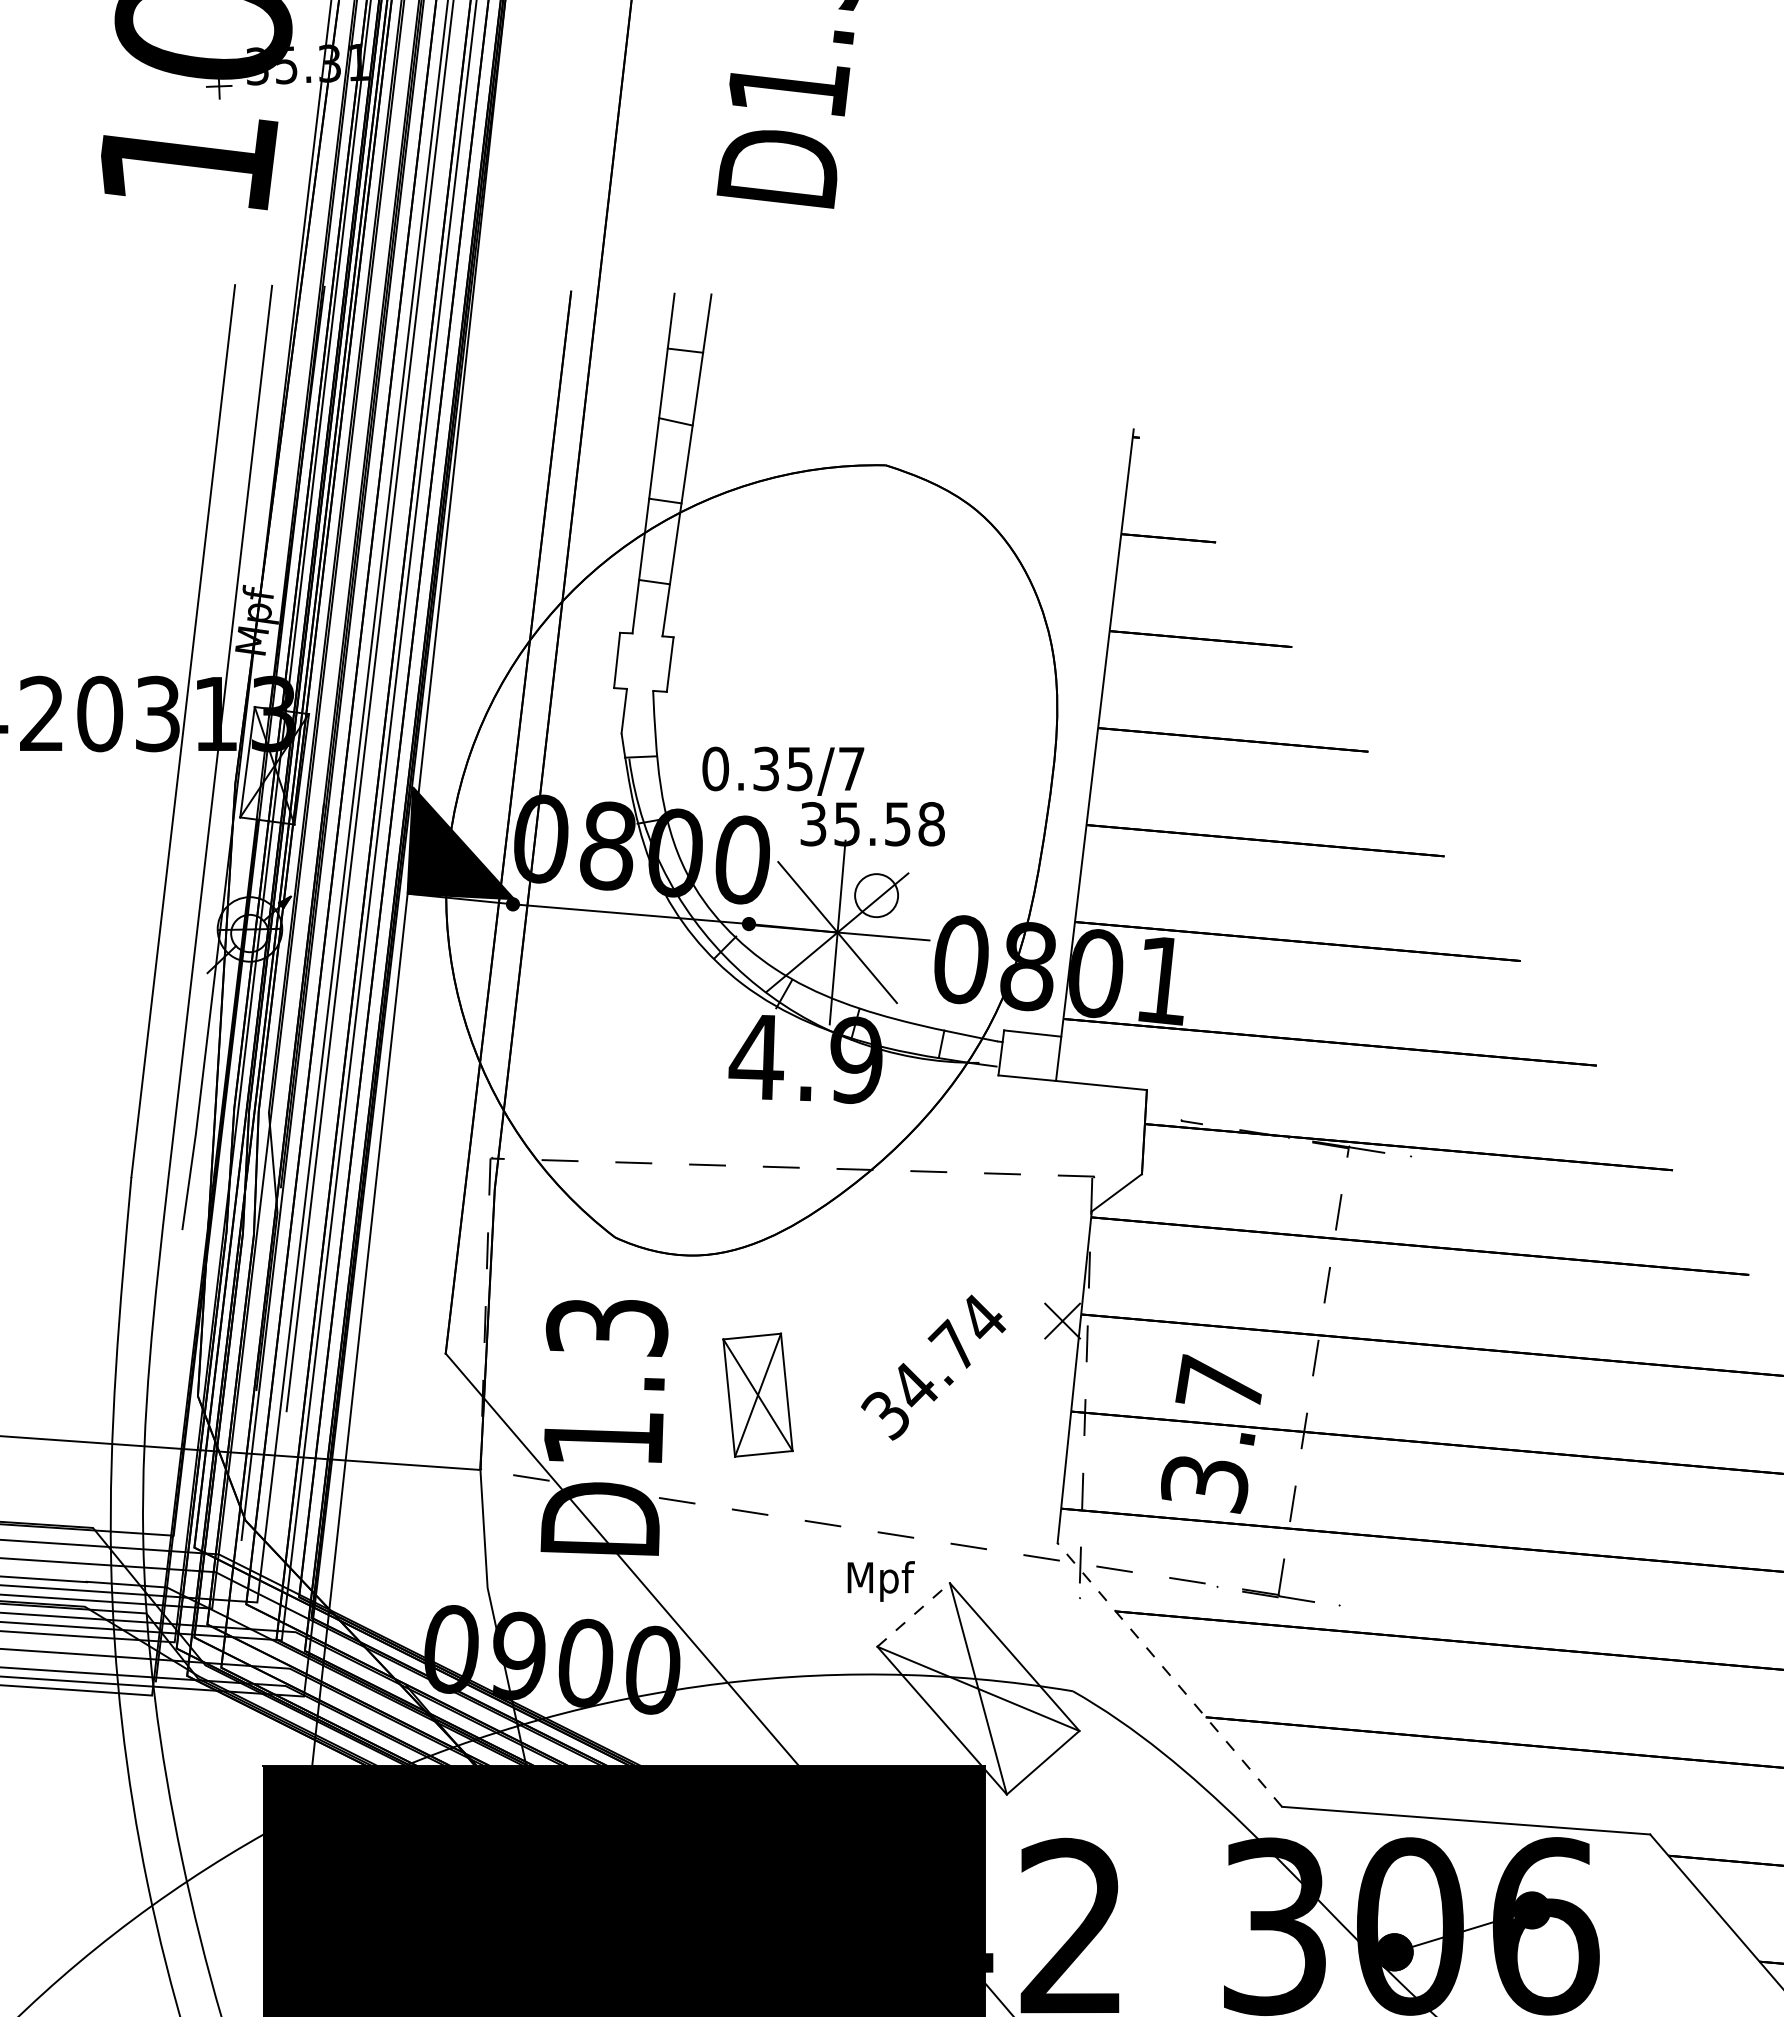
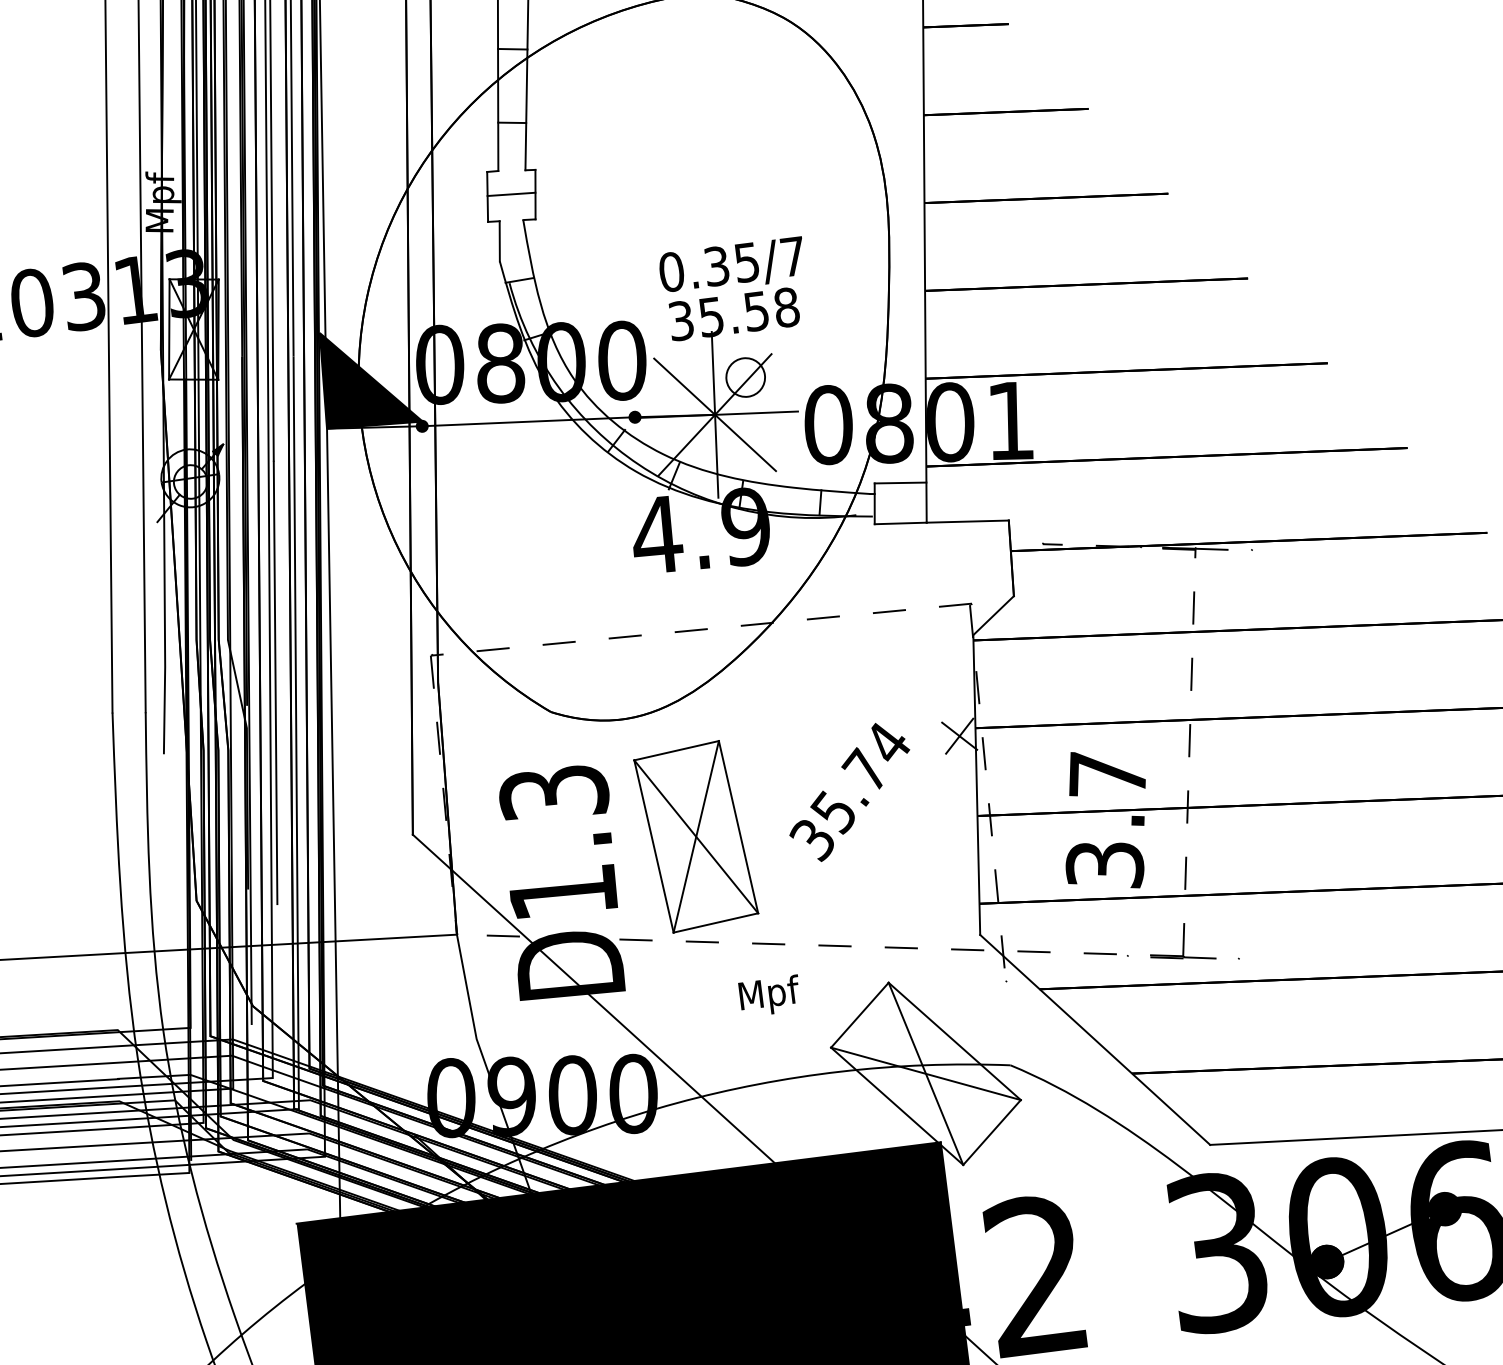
line: (643, 660) -> (511, 194), added
text: (783, 770) -> (732, 265), moved
text: (912, 1387) -> (833, 812), 34.74 -> 35.74
part: (757, 1394) -> (695, 836), size x1.67
text: (880, 1581) -> (769, 996), moved
line: (914, 1614) -> (860, 1014), dashed -> solid
line: (1169, 1674) -> (1094, 1039), dashed -> solid

